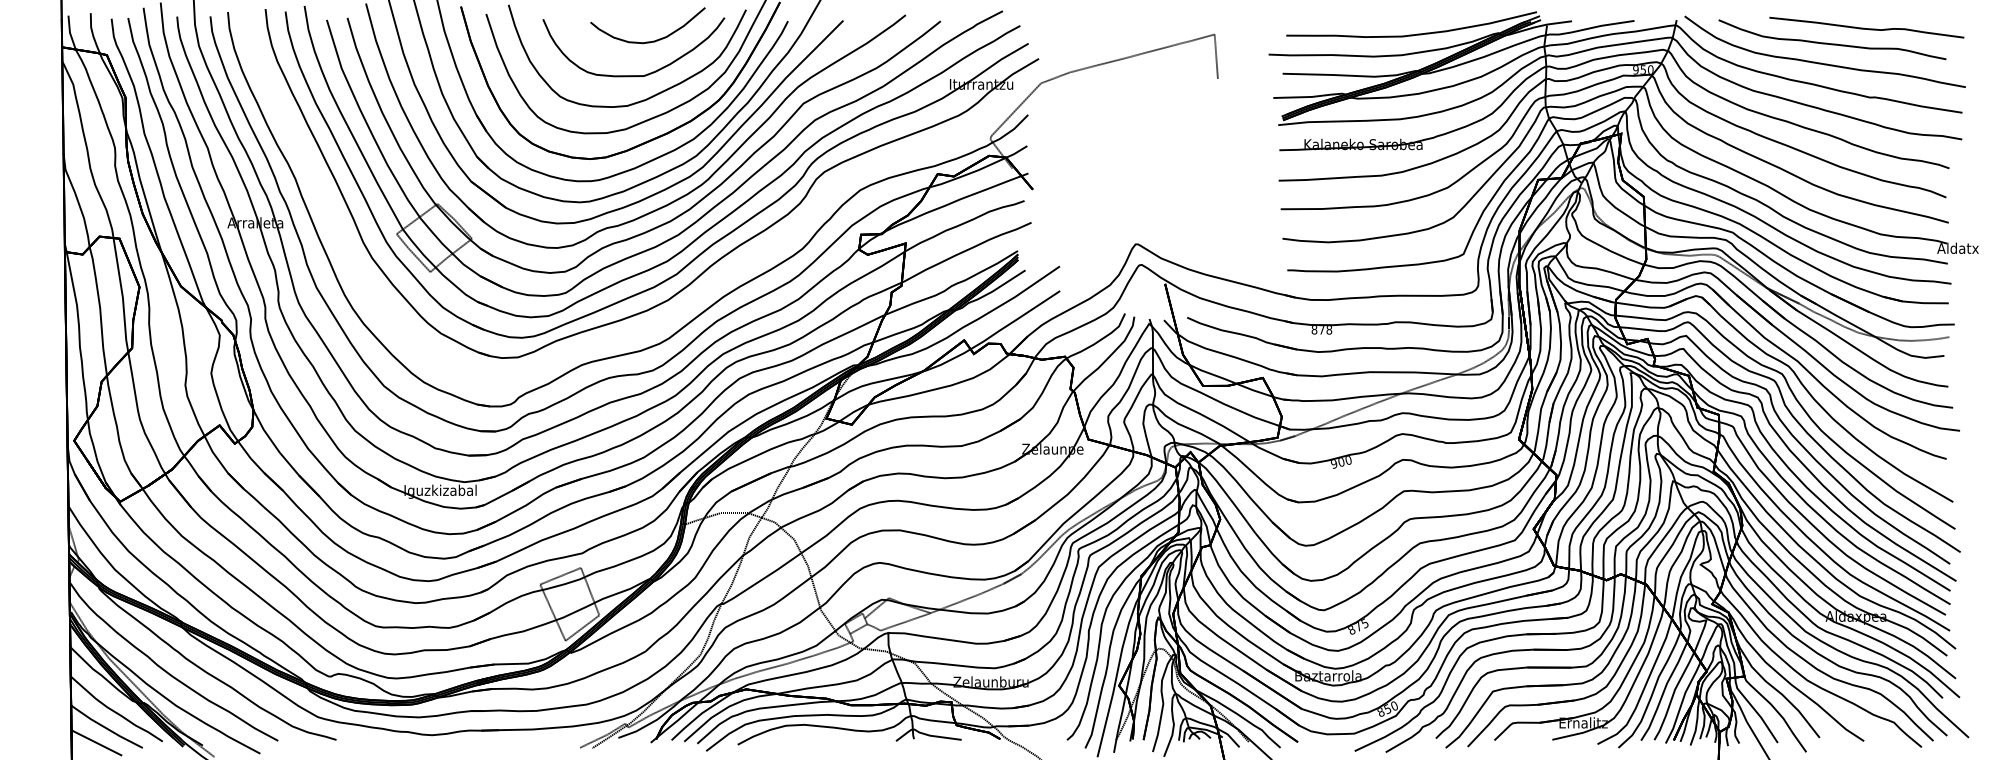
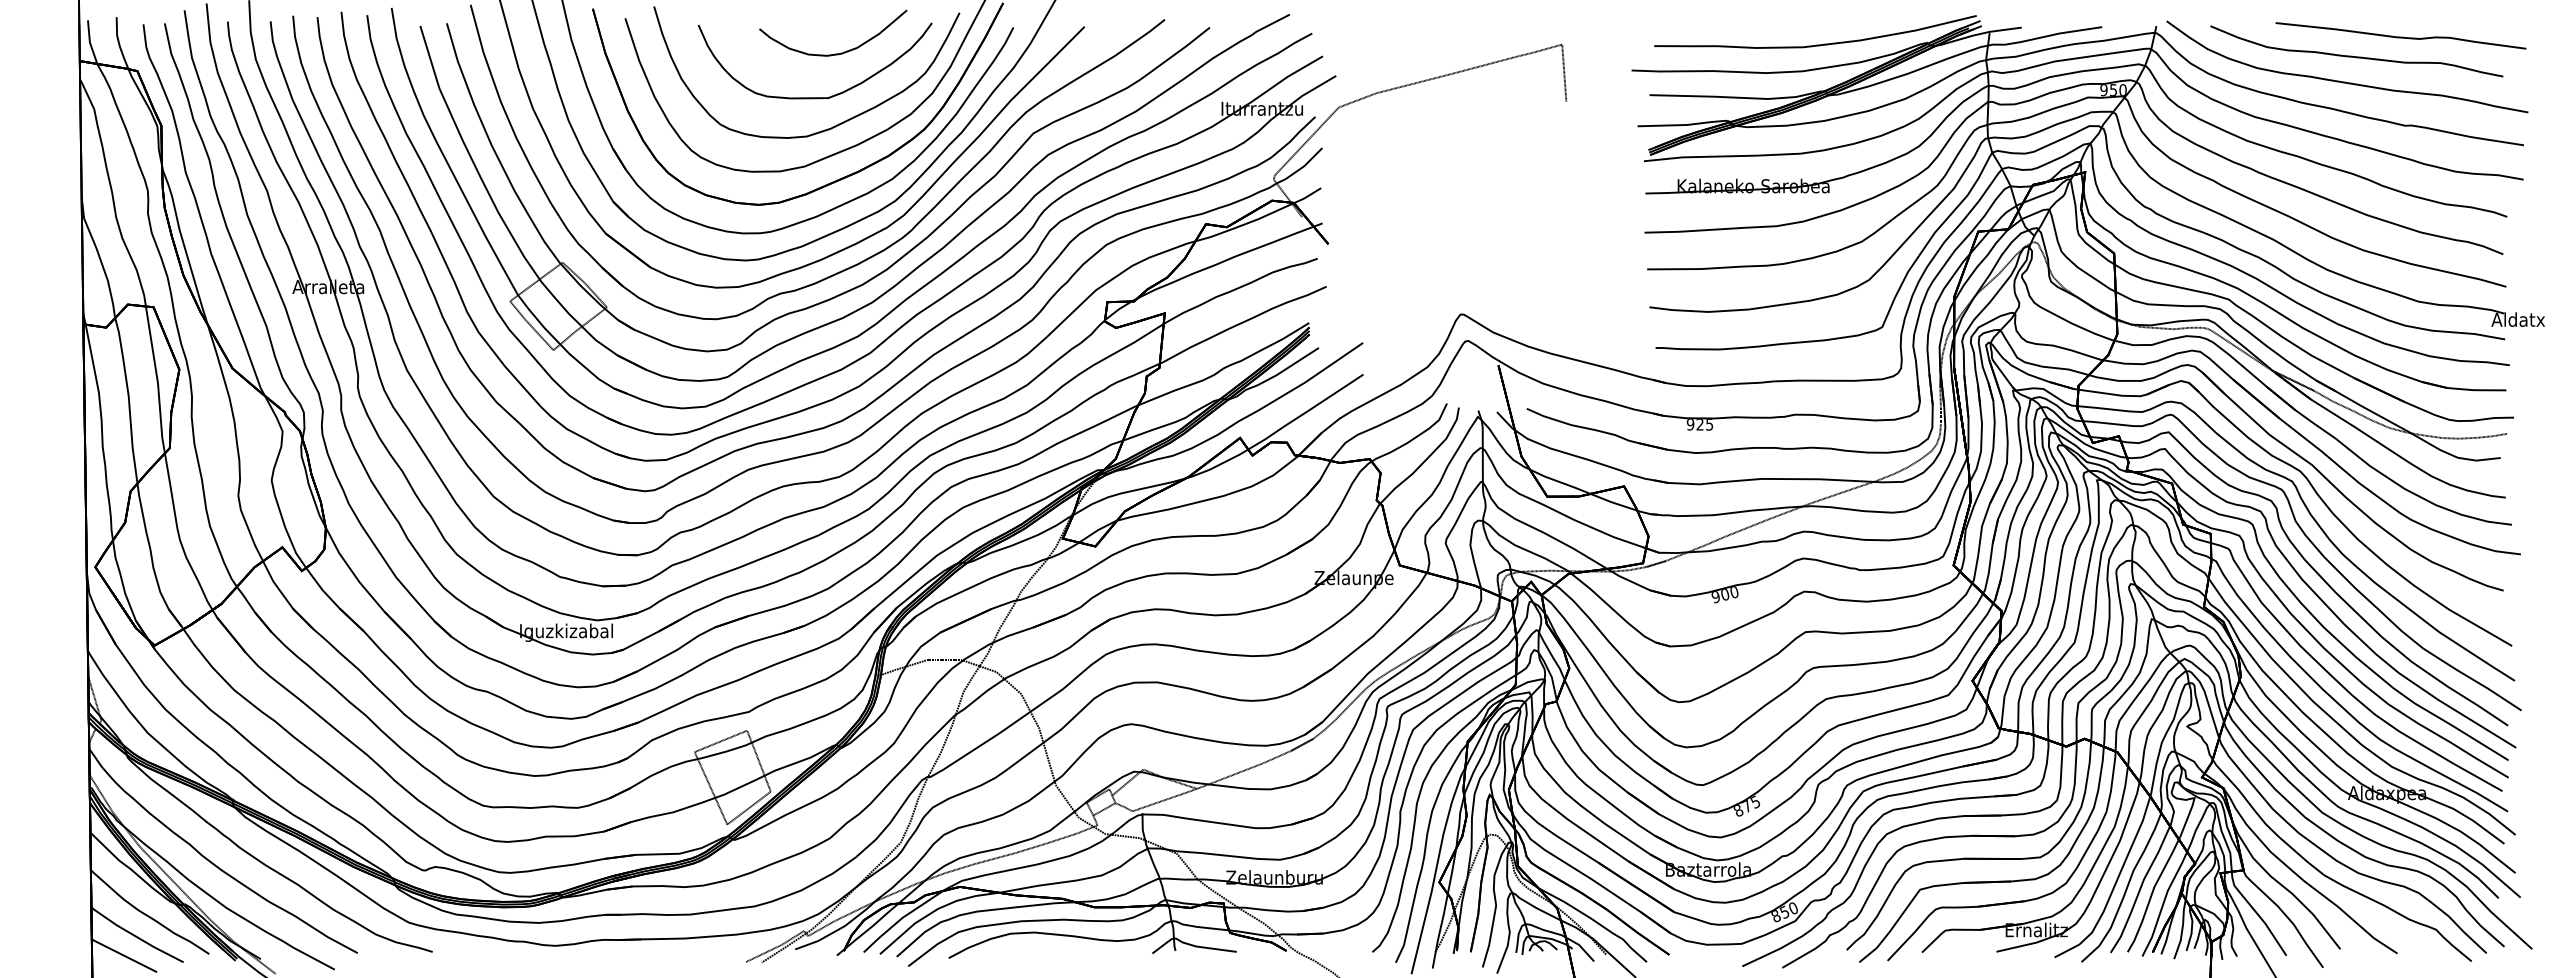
part: (708, 287) -> (911, 370), added
text: (1321, 329) -> (1699, 424), 878 -> 925

